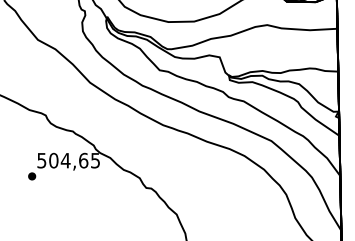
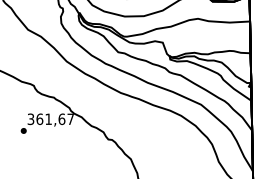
text: (68, 160) -> (50, 119), 504,65 -> 361,67

